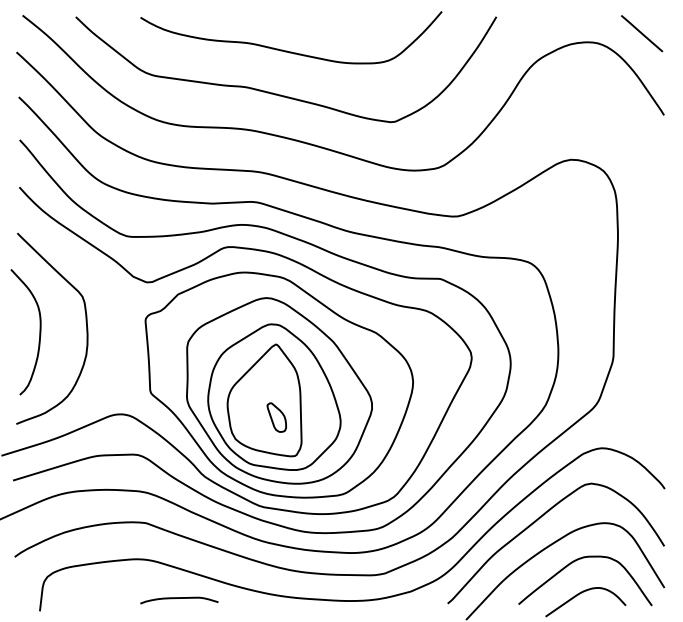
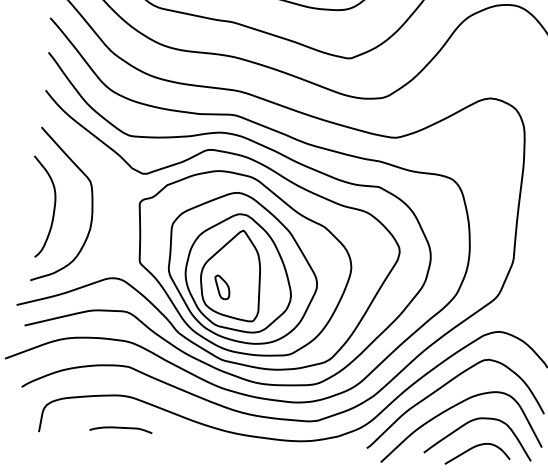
part: (276, 417) -> (222, 287), moved
curve: (179, 598) -> (121, 428), moved

